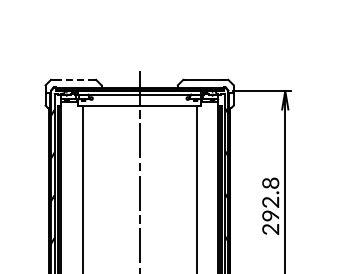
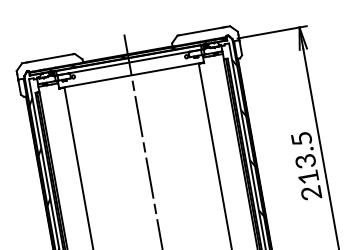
line: (75, 79) -> (50, 57), dashed -> solid
text: (270, 199) -> (304, 158), 292.8 -> 213.5

